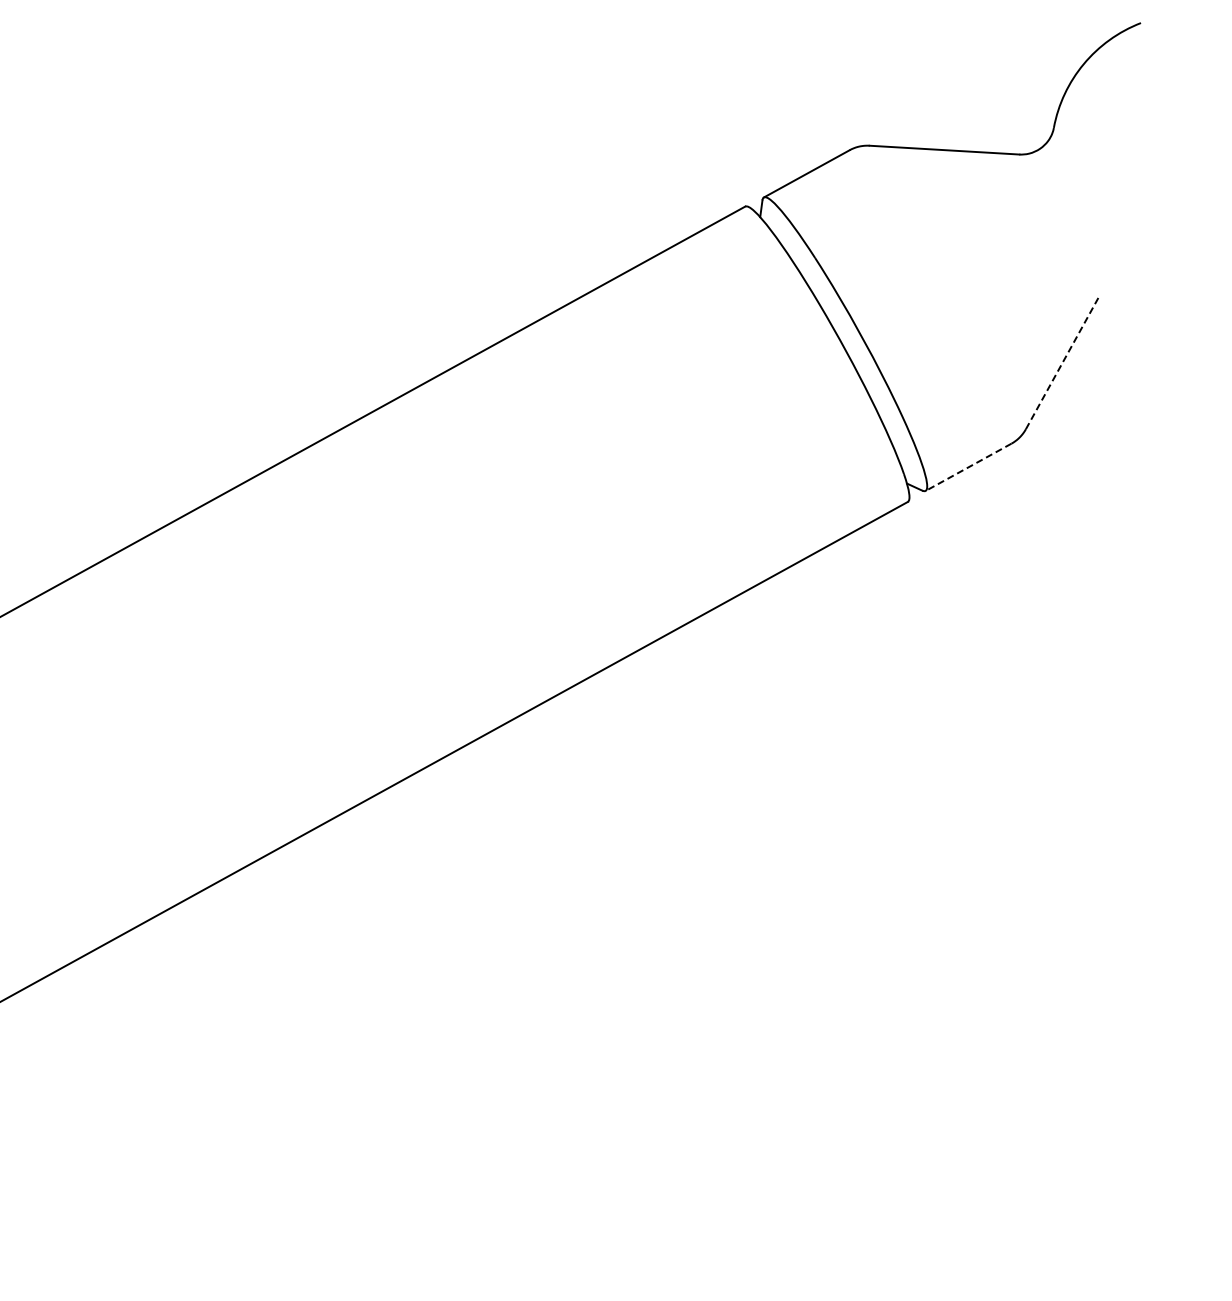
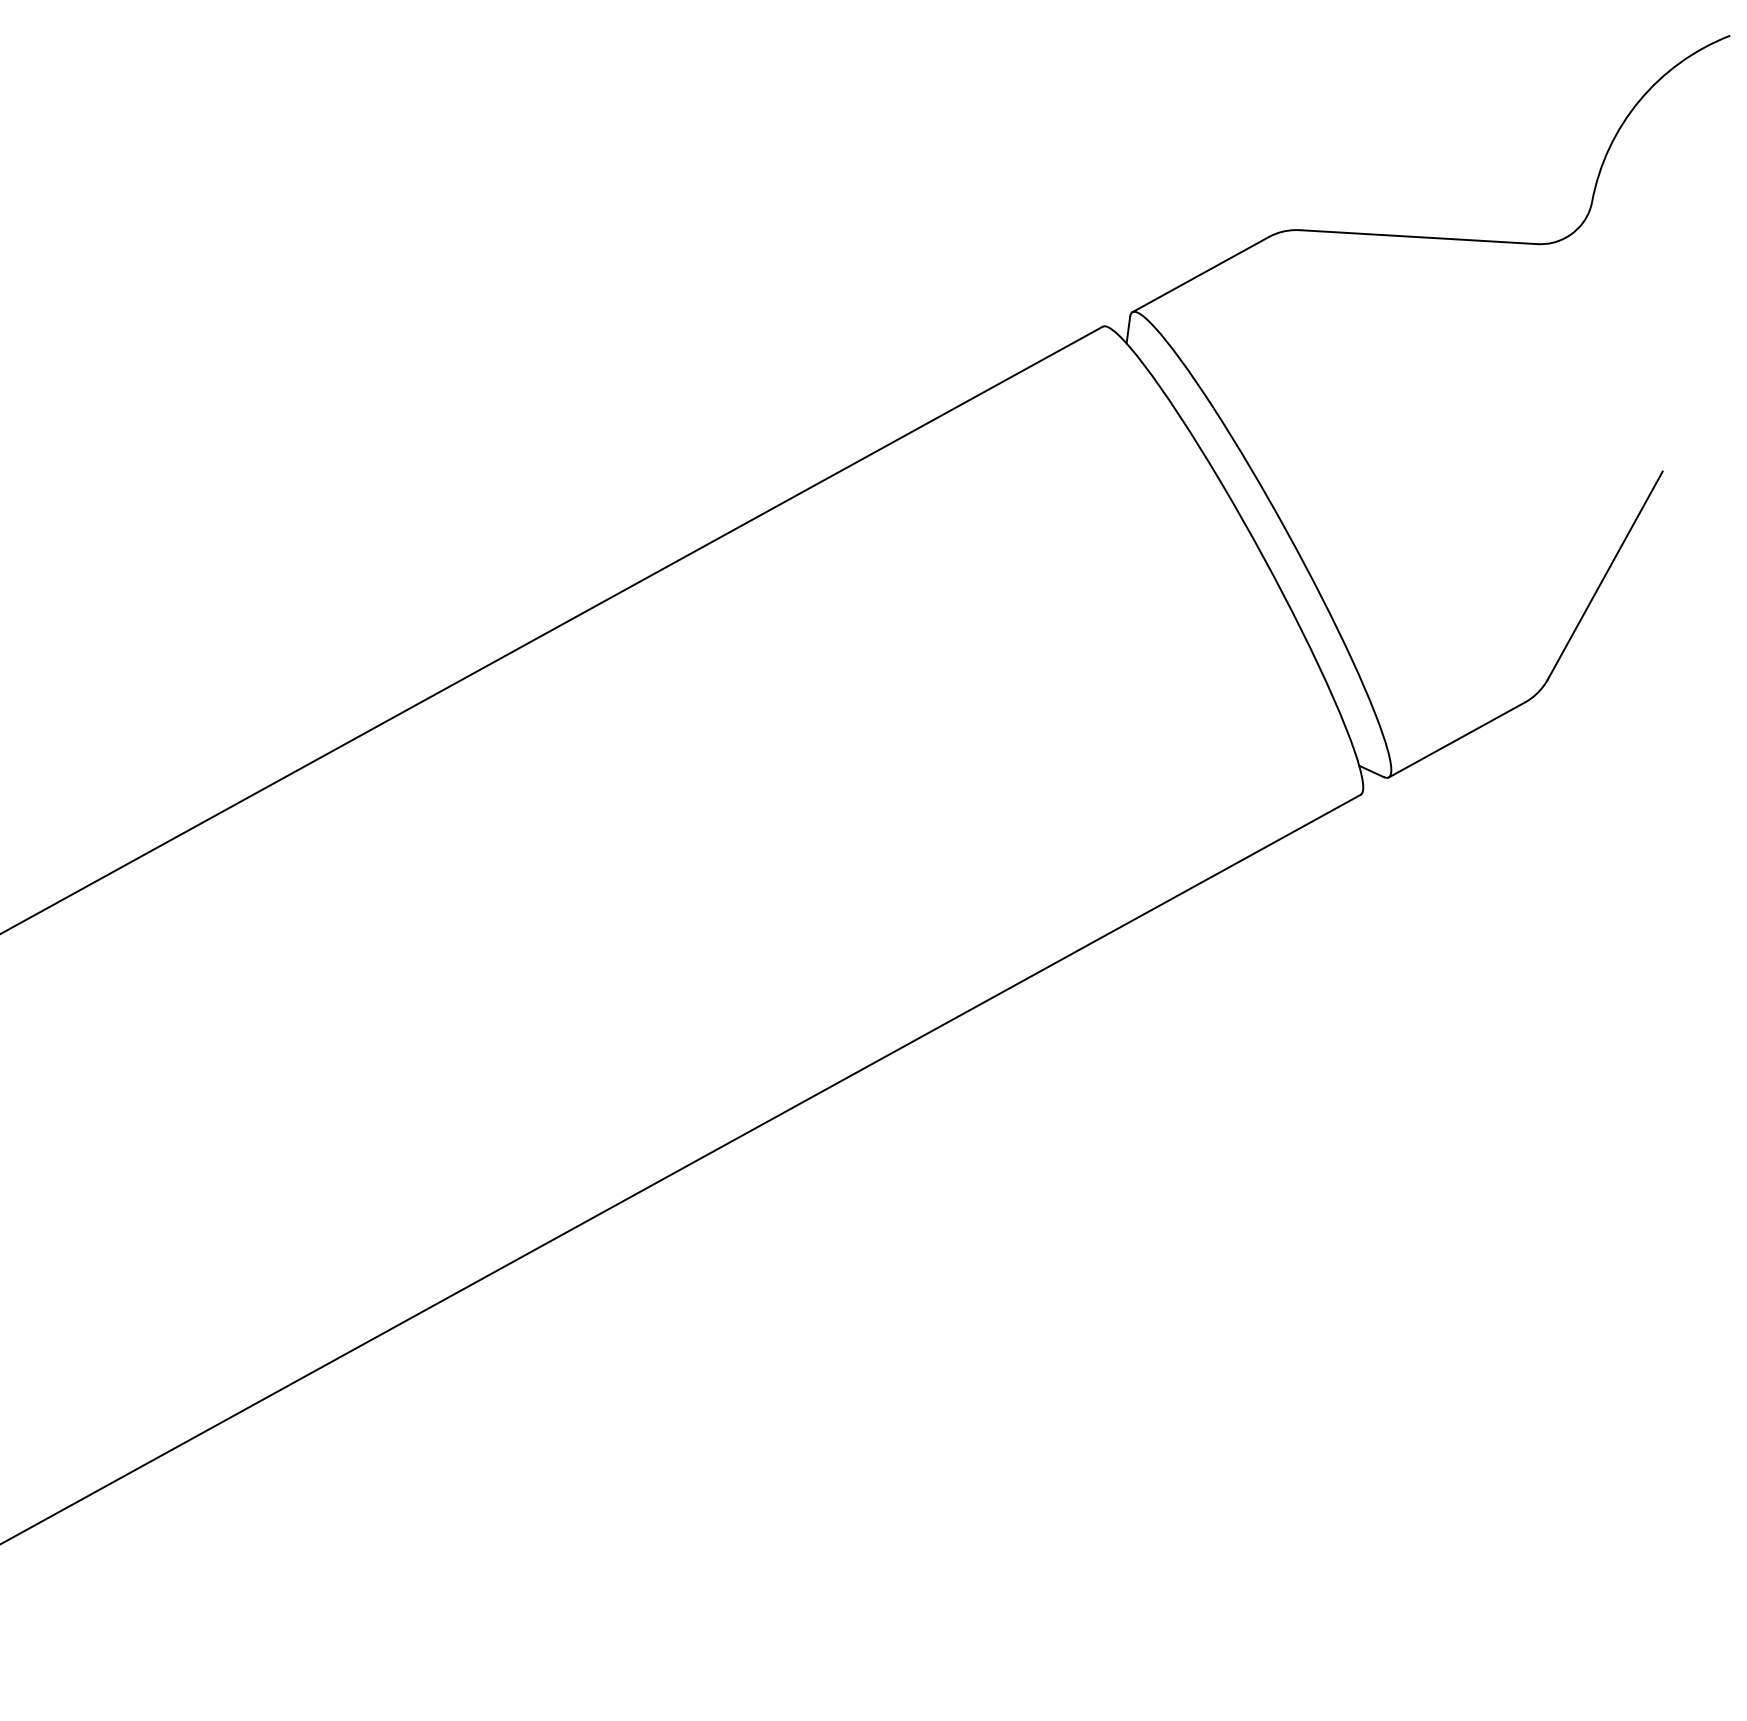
line: (1062, 363) -> (1605, 575), dashed -> solid
line: (968, 467) -> (1456, 740), dashed -> solid

